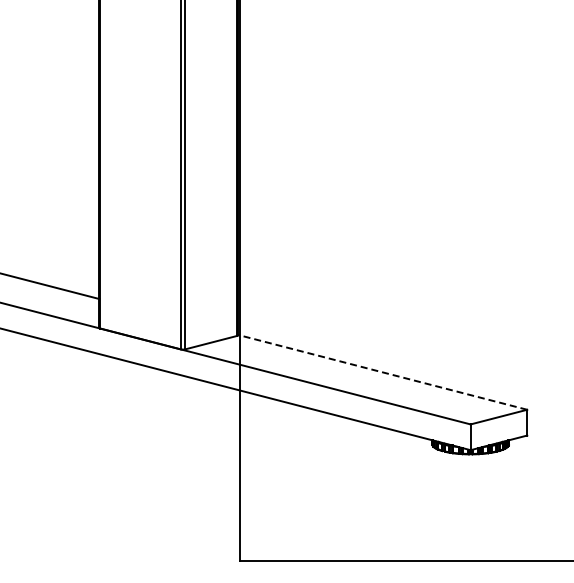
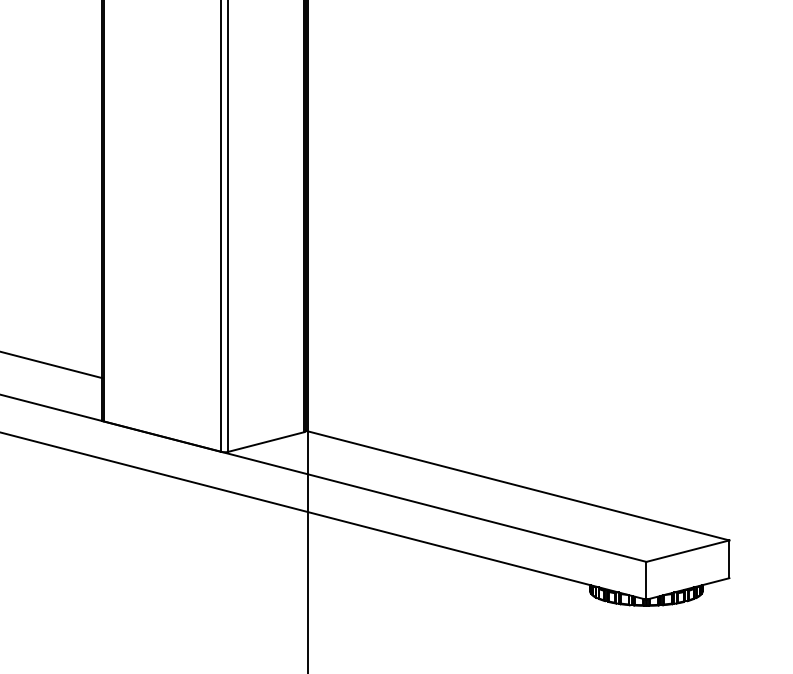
line: (382, 372) -> (517, 485), dashed -> solid

